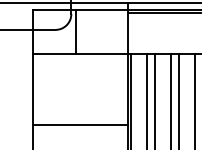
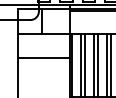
line: (79, 125) -> (43, 58), moved

